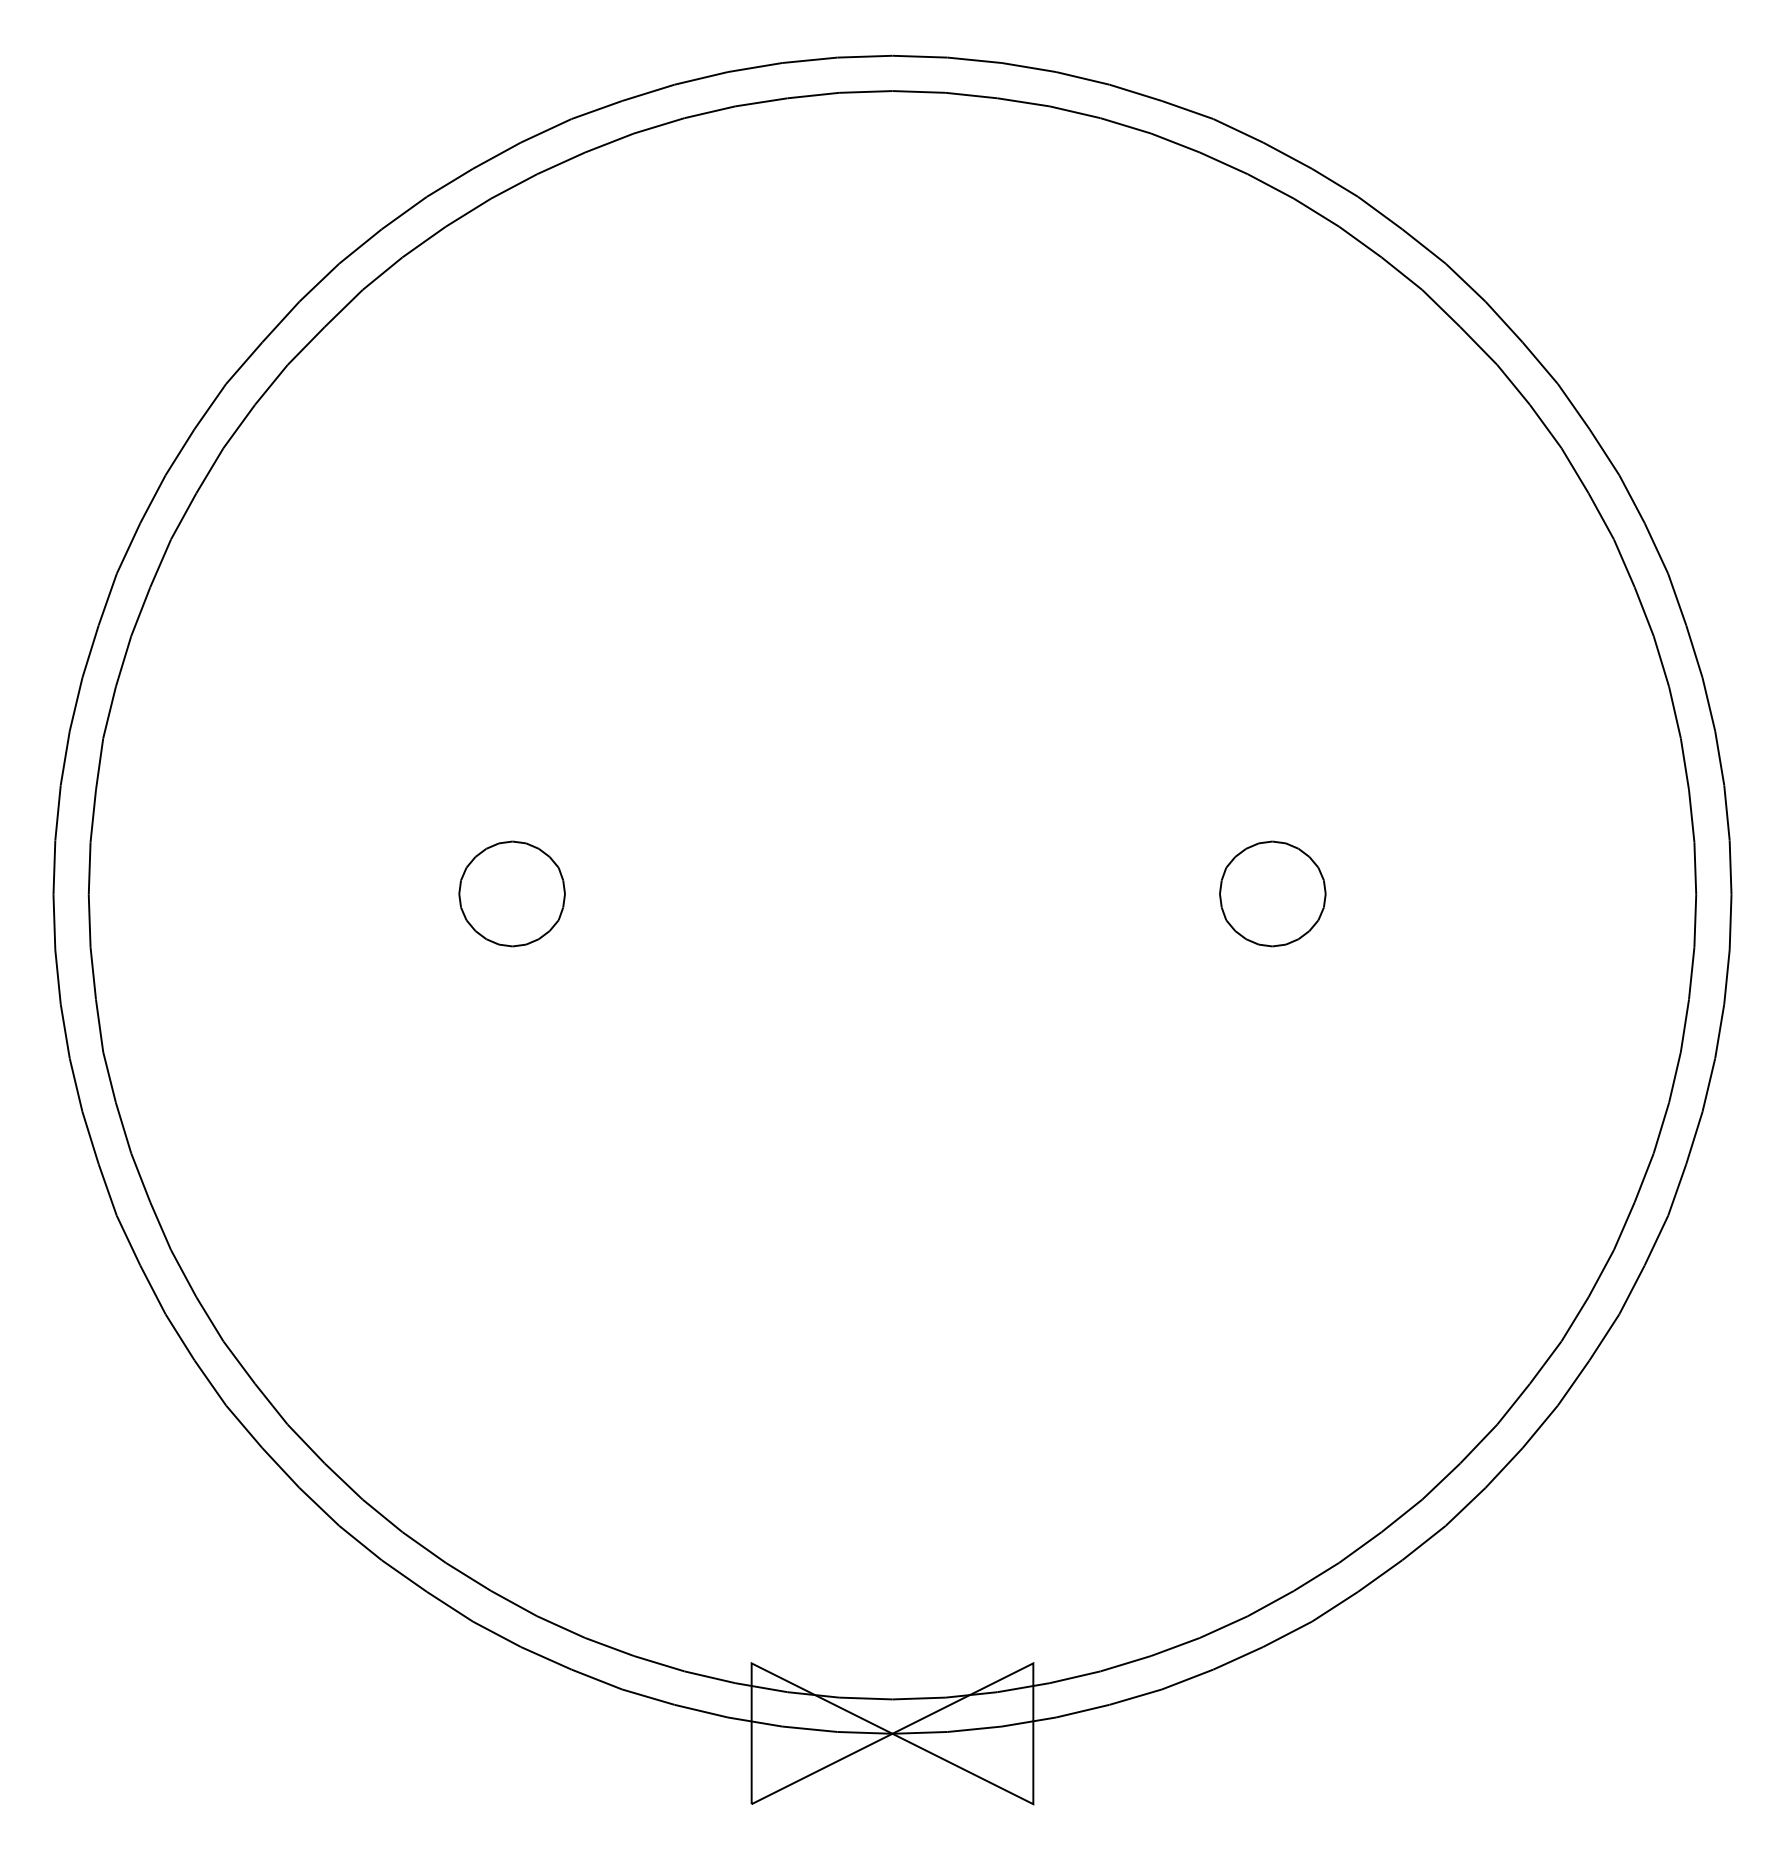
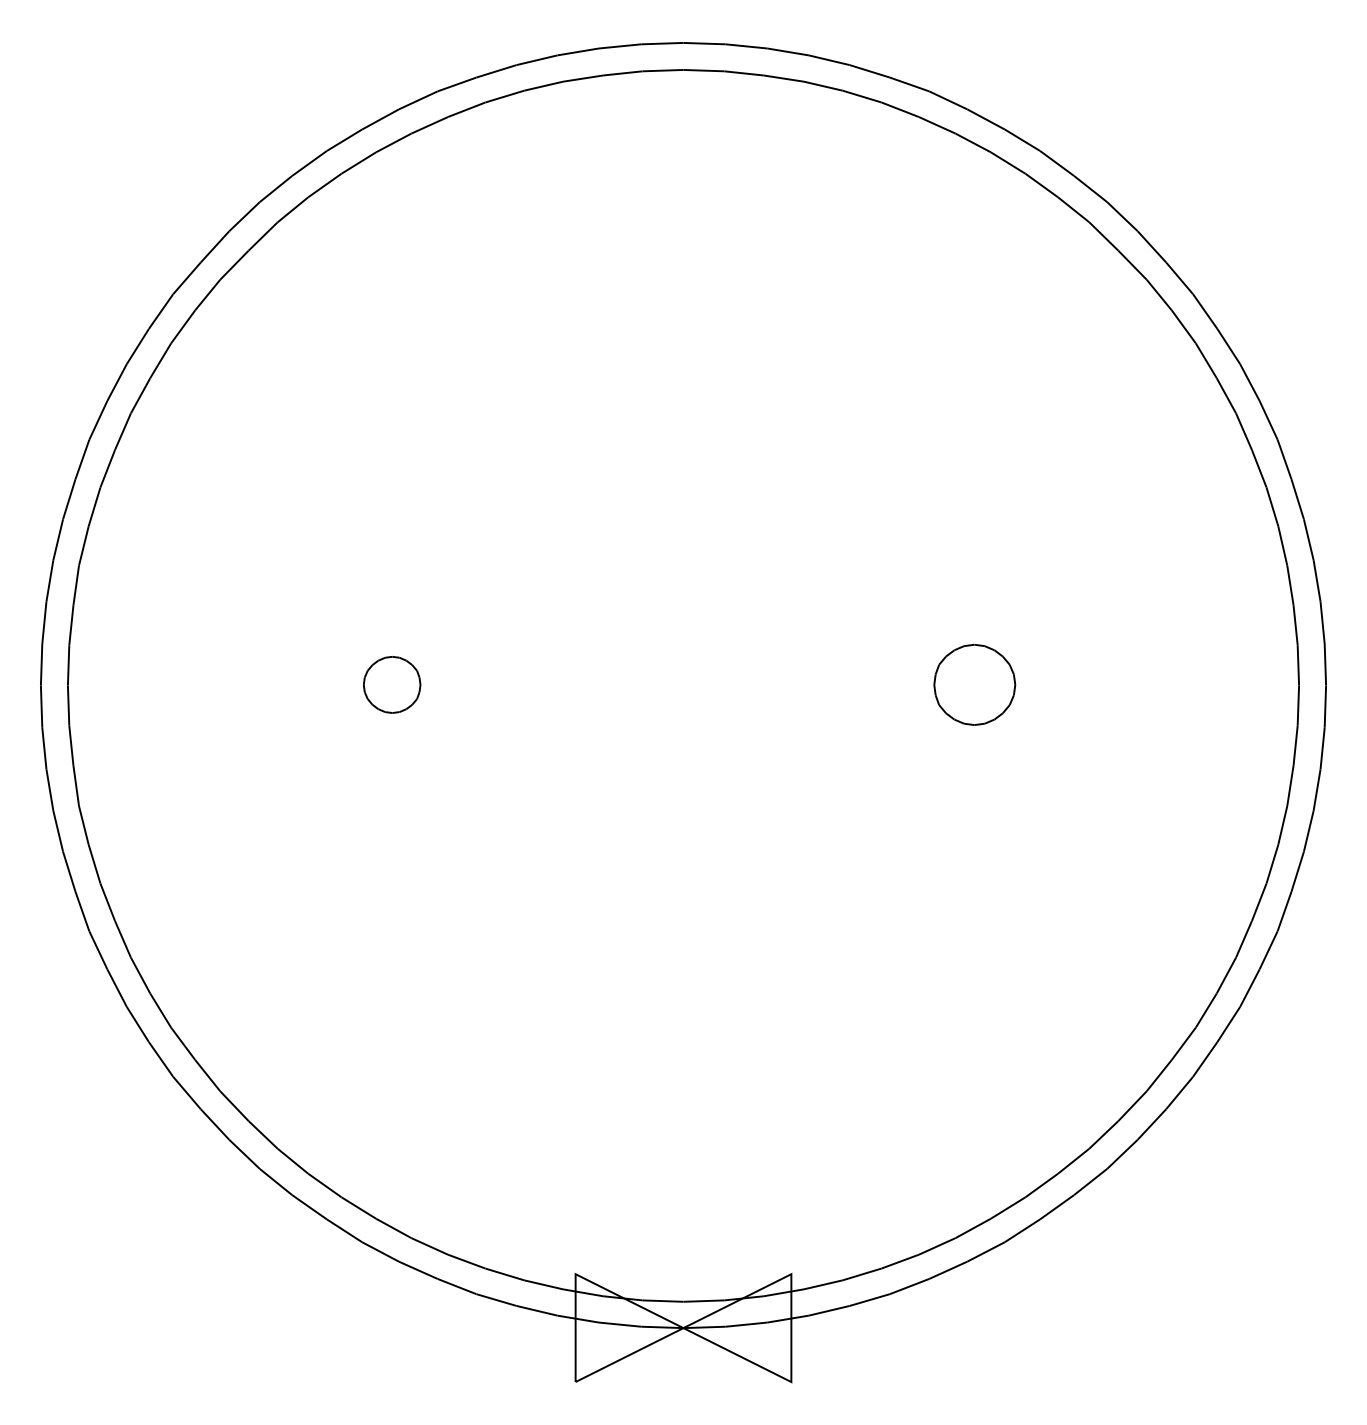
part: (511, 893) -> (391, 684), size x0.7

